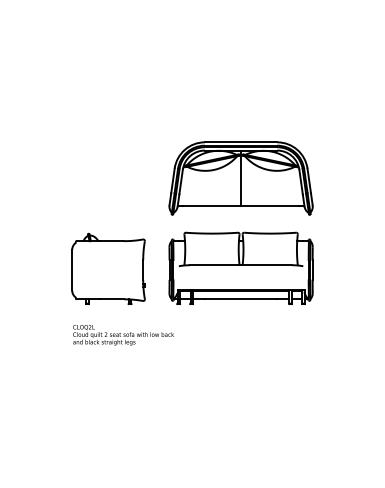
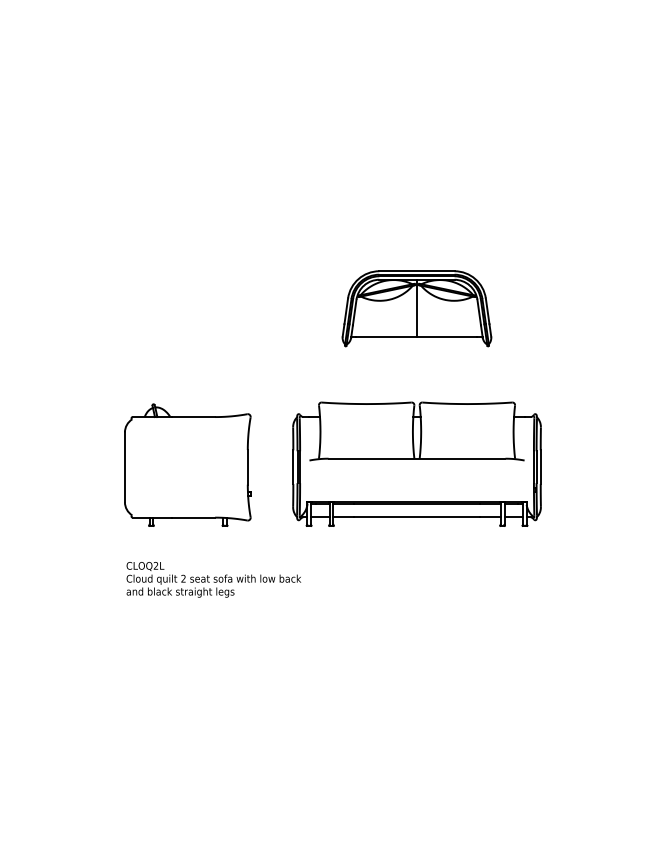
part: (240, 178) -> (415, 308), size x0.6

